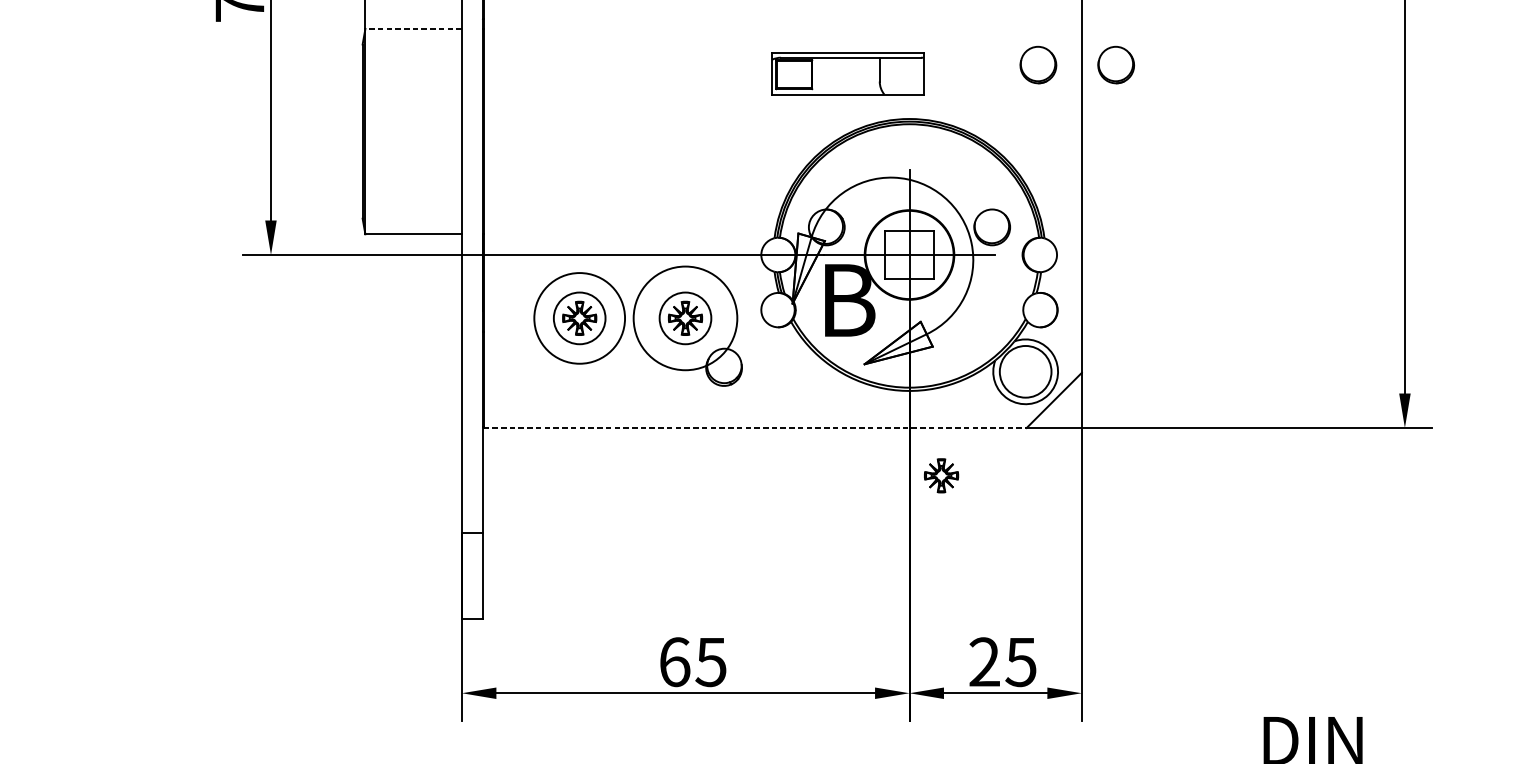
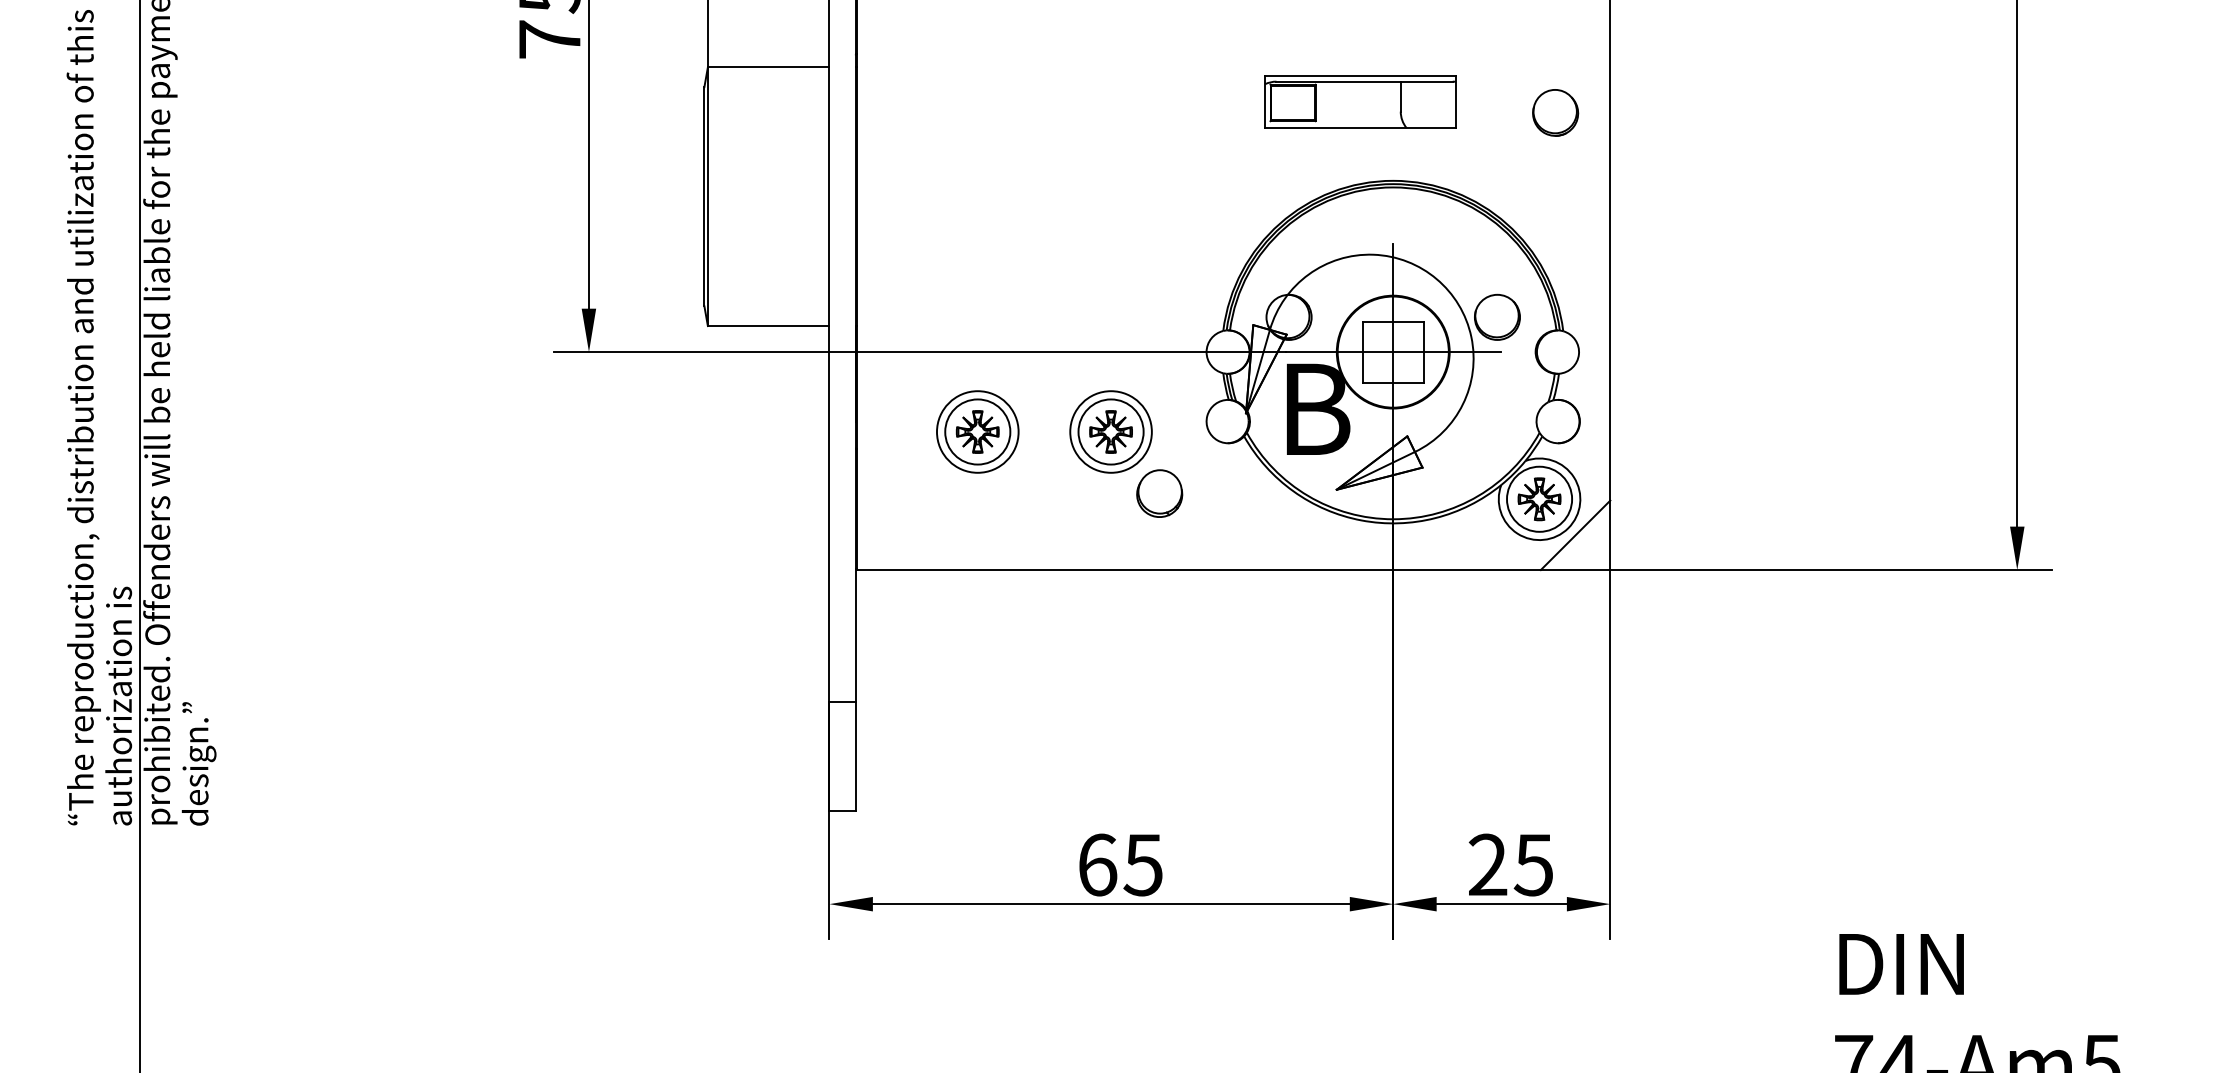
line: (413, 29) -> (768, 67), dashed -> solid
part: (1116, 64) -> (1653, 112), removed
part: (847, 73) -> (1360, 101), moved
circle: (579, 318) -> (977, 431), size x0.71
circle: (685, 318) -> (1110, 431), size x0.62
line: (755, 428) -> (1199, 570), dashed -> solid
part: (941, 475) -> (1539, 499), moved

